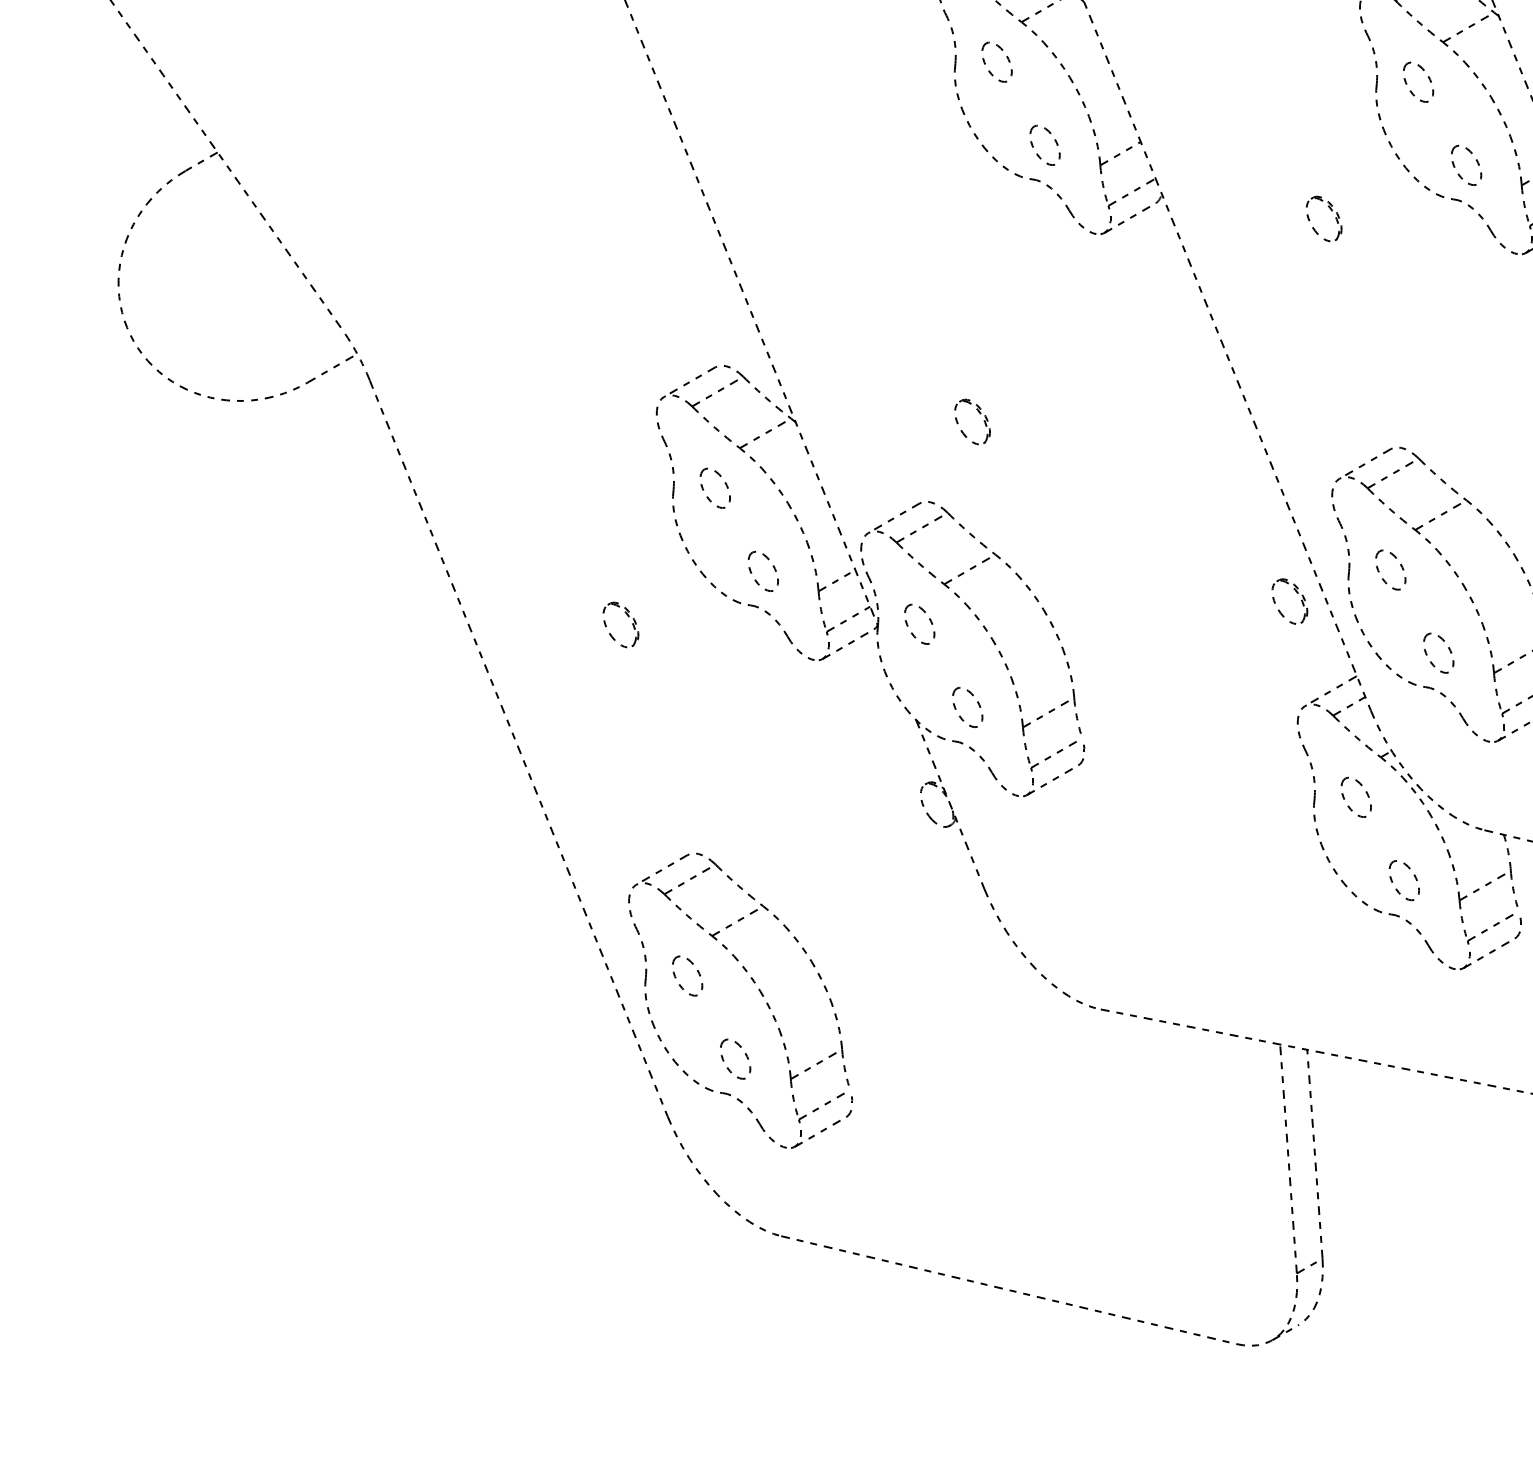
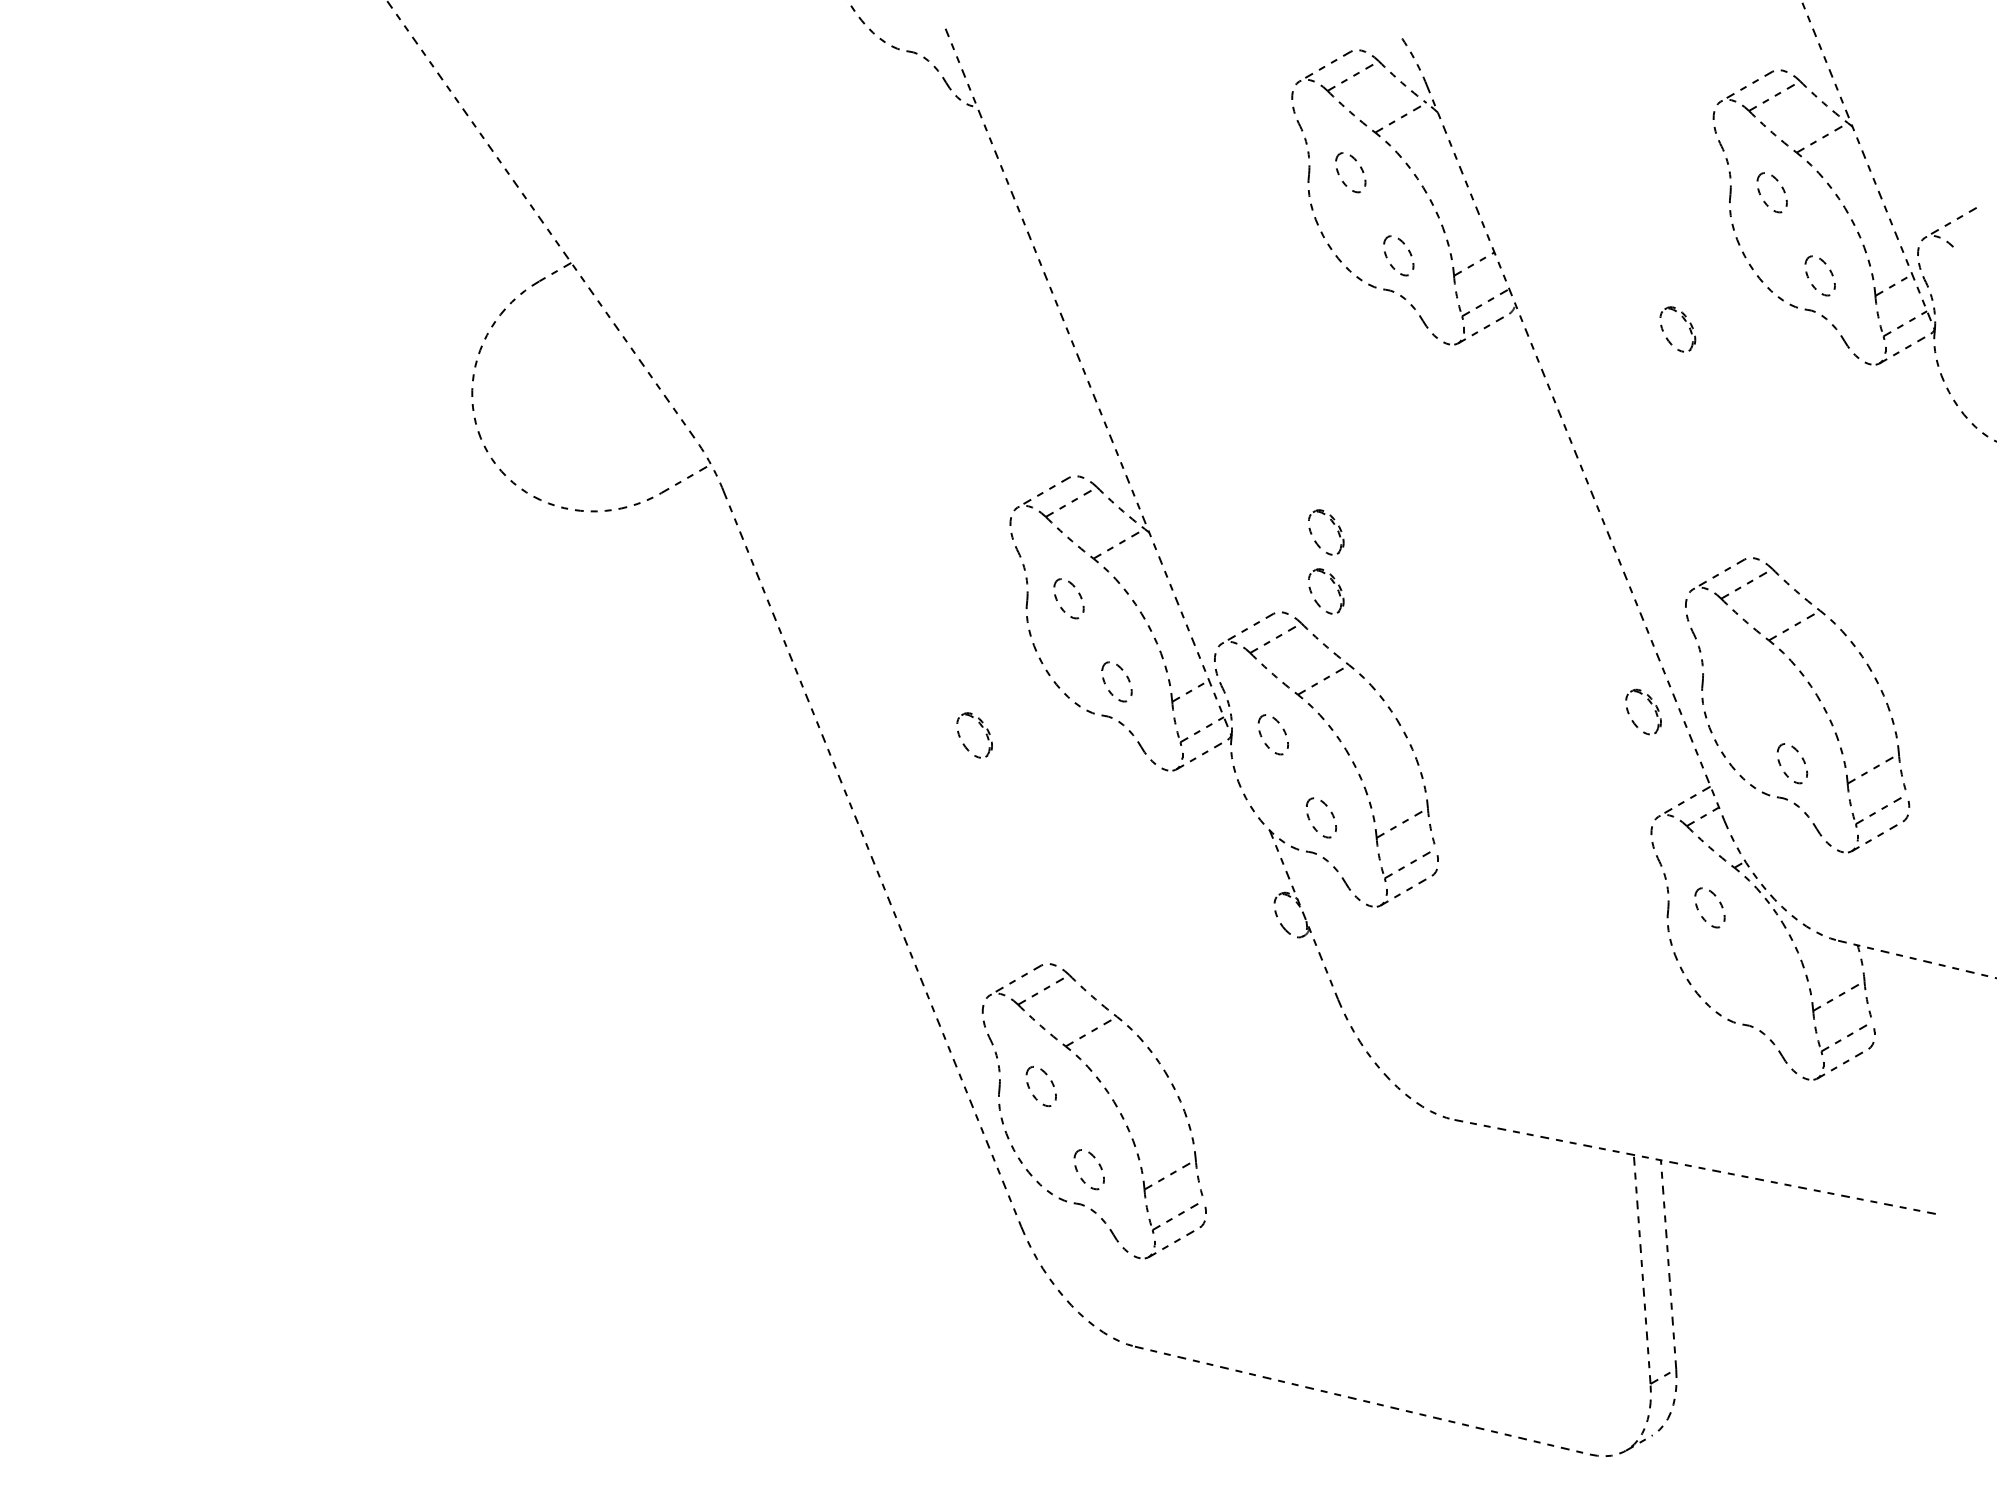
part: (979, 473) -> (1333, 583), added
part: (1399, 565) -> (1753, 675), removed
part: (1413, 876) -> (1767, 986), removed

